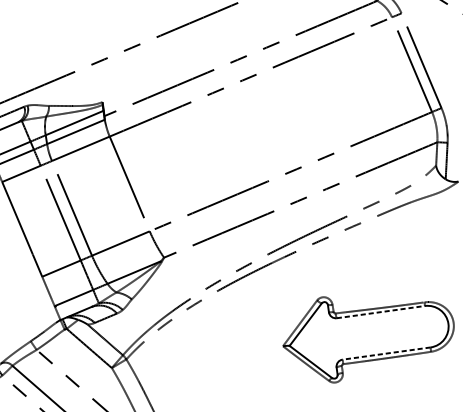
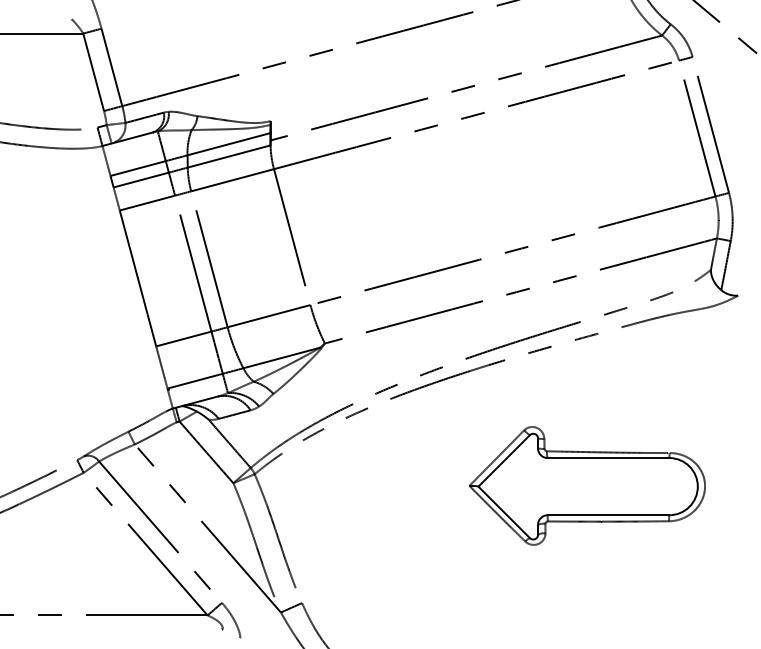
line: (380, 312) -> (608, 458), dashed -> solid
line: (386, 353) -> (608, 515), dashed -> solid

